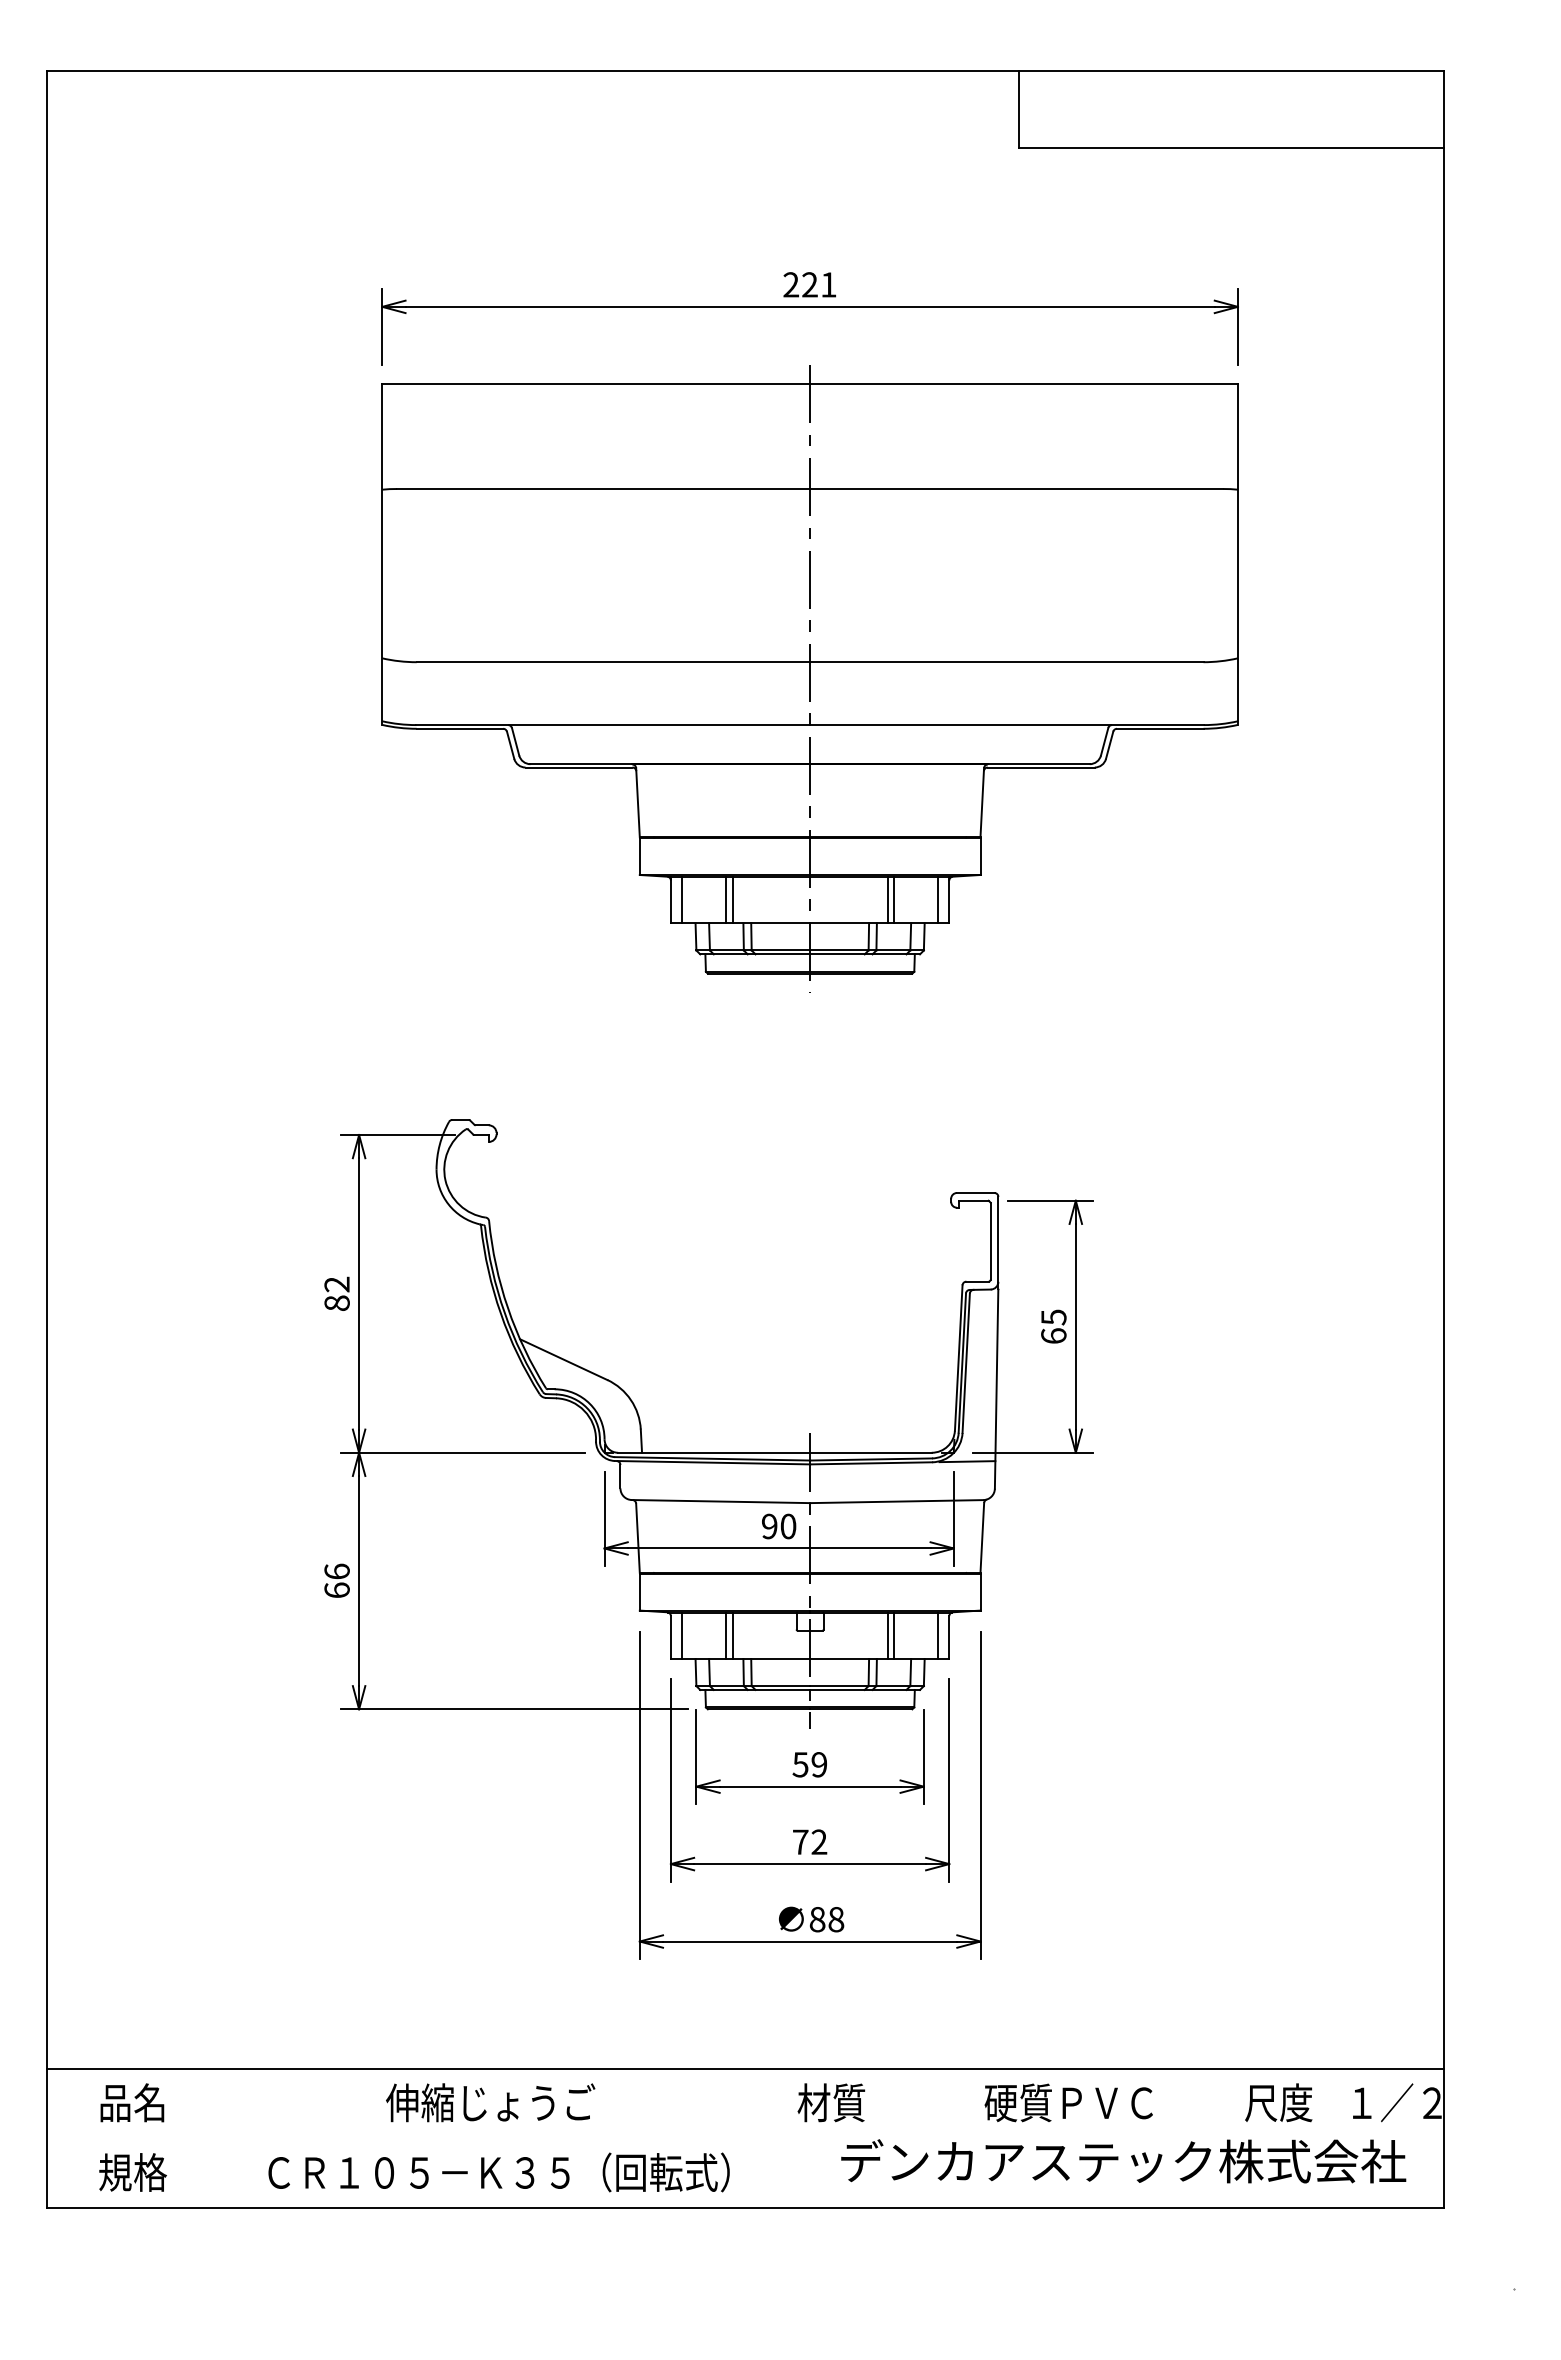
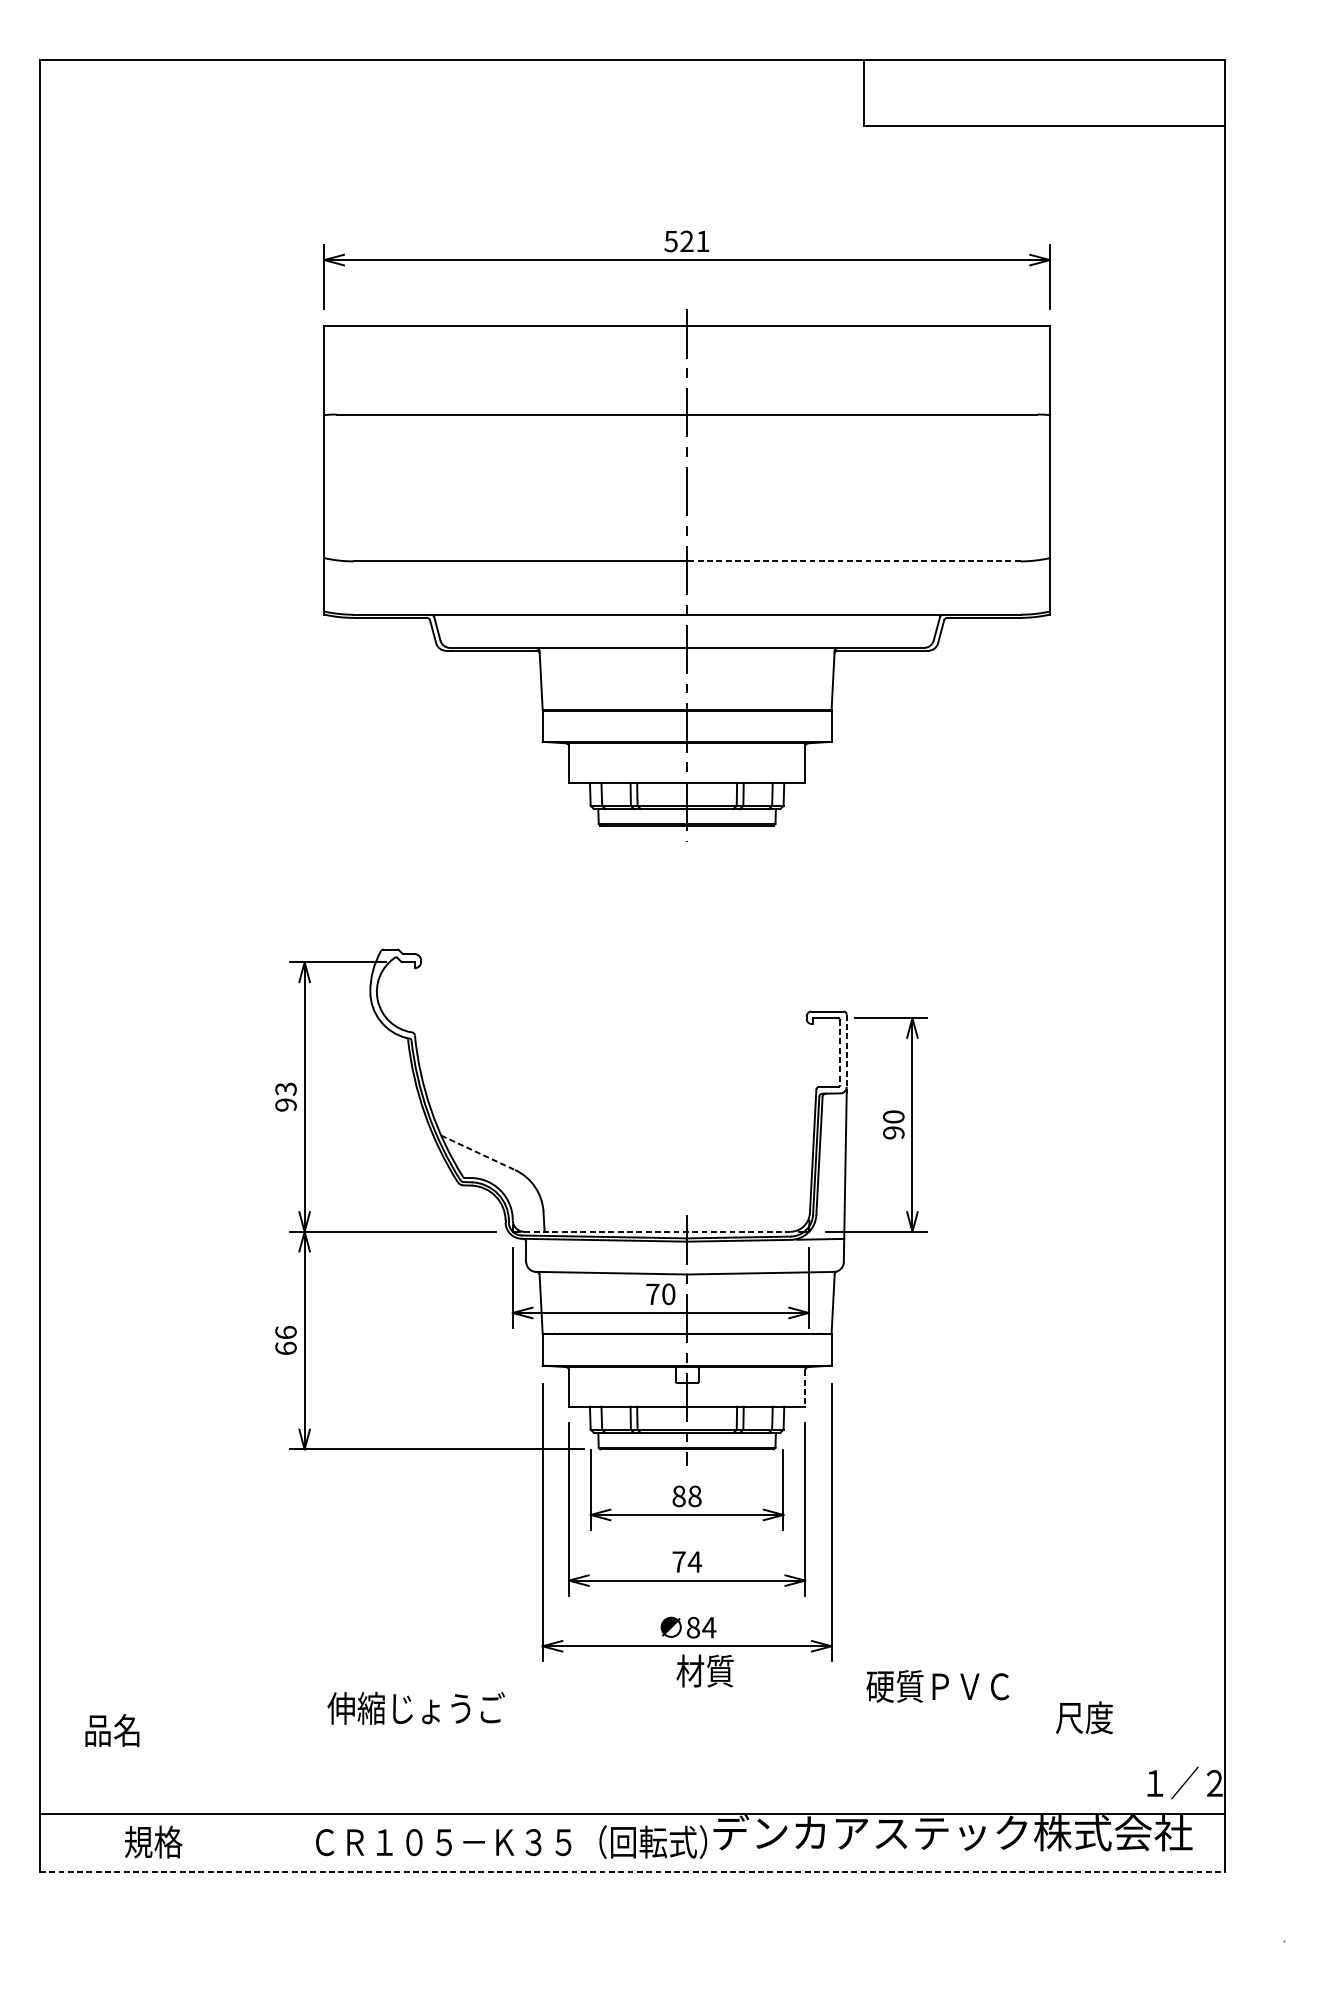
text: (790, 284) -> (670, 241), 221 -> 521
line: (1006, 662) -> (853, 561), solid -> dashed
line: (681, 899) -> (578, 762), removed
line: (726, 899) -> (616, 762), removed
line: (732, 899) -> (621, 762), removed
line: (887, 899) -> (752, 762), removed
line: (893, 899) -> (757, 762), removed
line: (938, 899) -> (795, 762), removed
line: (990, 1241) -> (840, 1052), solid -> dashed
line: (998, 1242) -> (846, 1053), solid -> dashed
text: (336, 1293) -> (285, 1096), 82 -> 93
text: (1053, 1326) -> (893, 1124), 65 -> 90
line: (564, 1359) -> (478, 1152), solid -> dashed
line: (774, 1452) -> (656, 1231), solid -> dashed
text: (769, 1526) -> (652, 1294), 90 -> 70
line: (681, 1635) -> (578, 1386), removed
line: (726, 1635) -> (616, 1386), removed
line: (732, 1635) -> (621, 1386), removed
line: (887, 1635) -> (752, 1386), removed
line: (893, 1635) -> (757, 1386), removed
line: (938, 1635) -> (795, 1386), removed
line: (949, 1638) -> (805, 1389), solid -> dashed
text: (809, 1764) -> (686, 1496), 59 -> 88
text: (818, 1841) -> (694, 1561), 72 -> 74
text: (835, 1919) -> (708, 1627), 88 -> 84
line: (745, 2068) -> (632, 1814), moved
text: (132, 2102) -> (112, 1730), moved
text: (490, 2102) -> (416, 1708), moved
text: (831, 2102) -> (705, 1670), moved
text: (1068, 2102) -> (937, 1686), moved
text: (1278, 2102) -> (1084, 1717), moved
text: (132, 2172) -> (153, 1842), moved
text: (498, 2172) -> (511, 1842), moved
line: (745, 2207) -> (632, 1871), solid -> dashed

